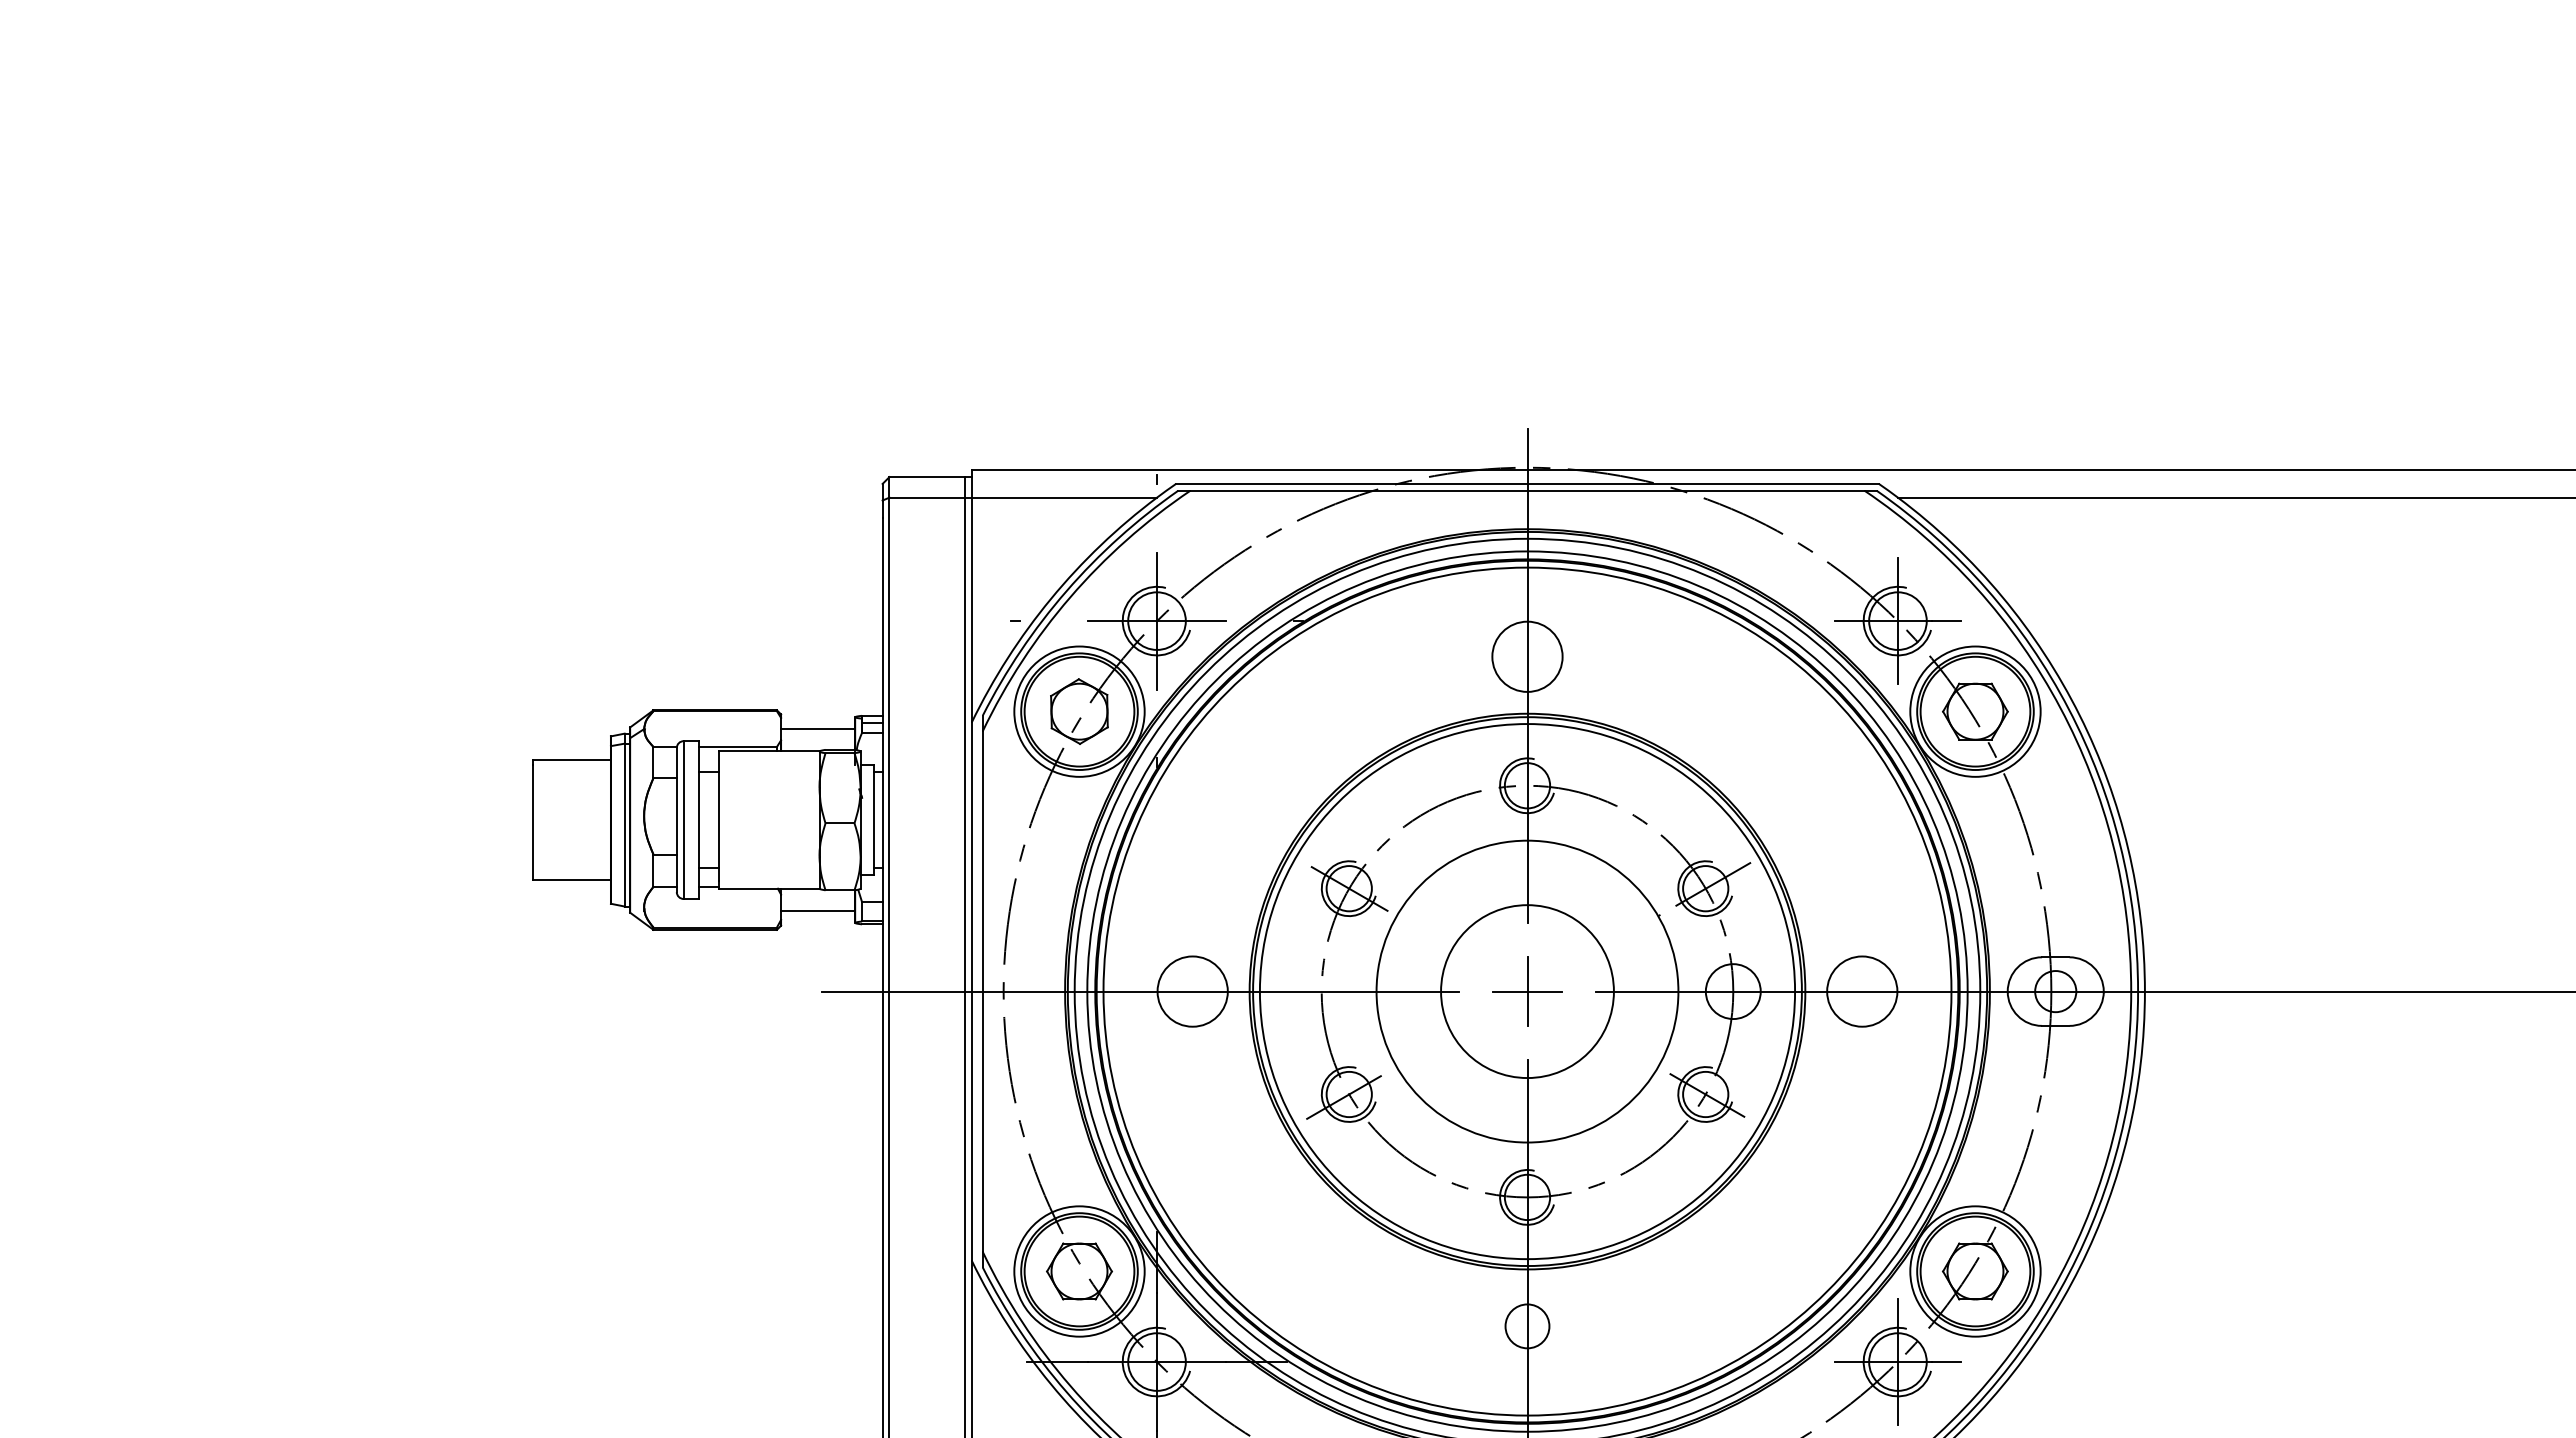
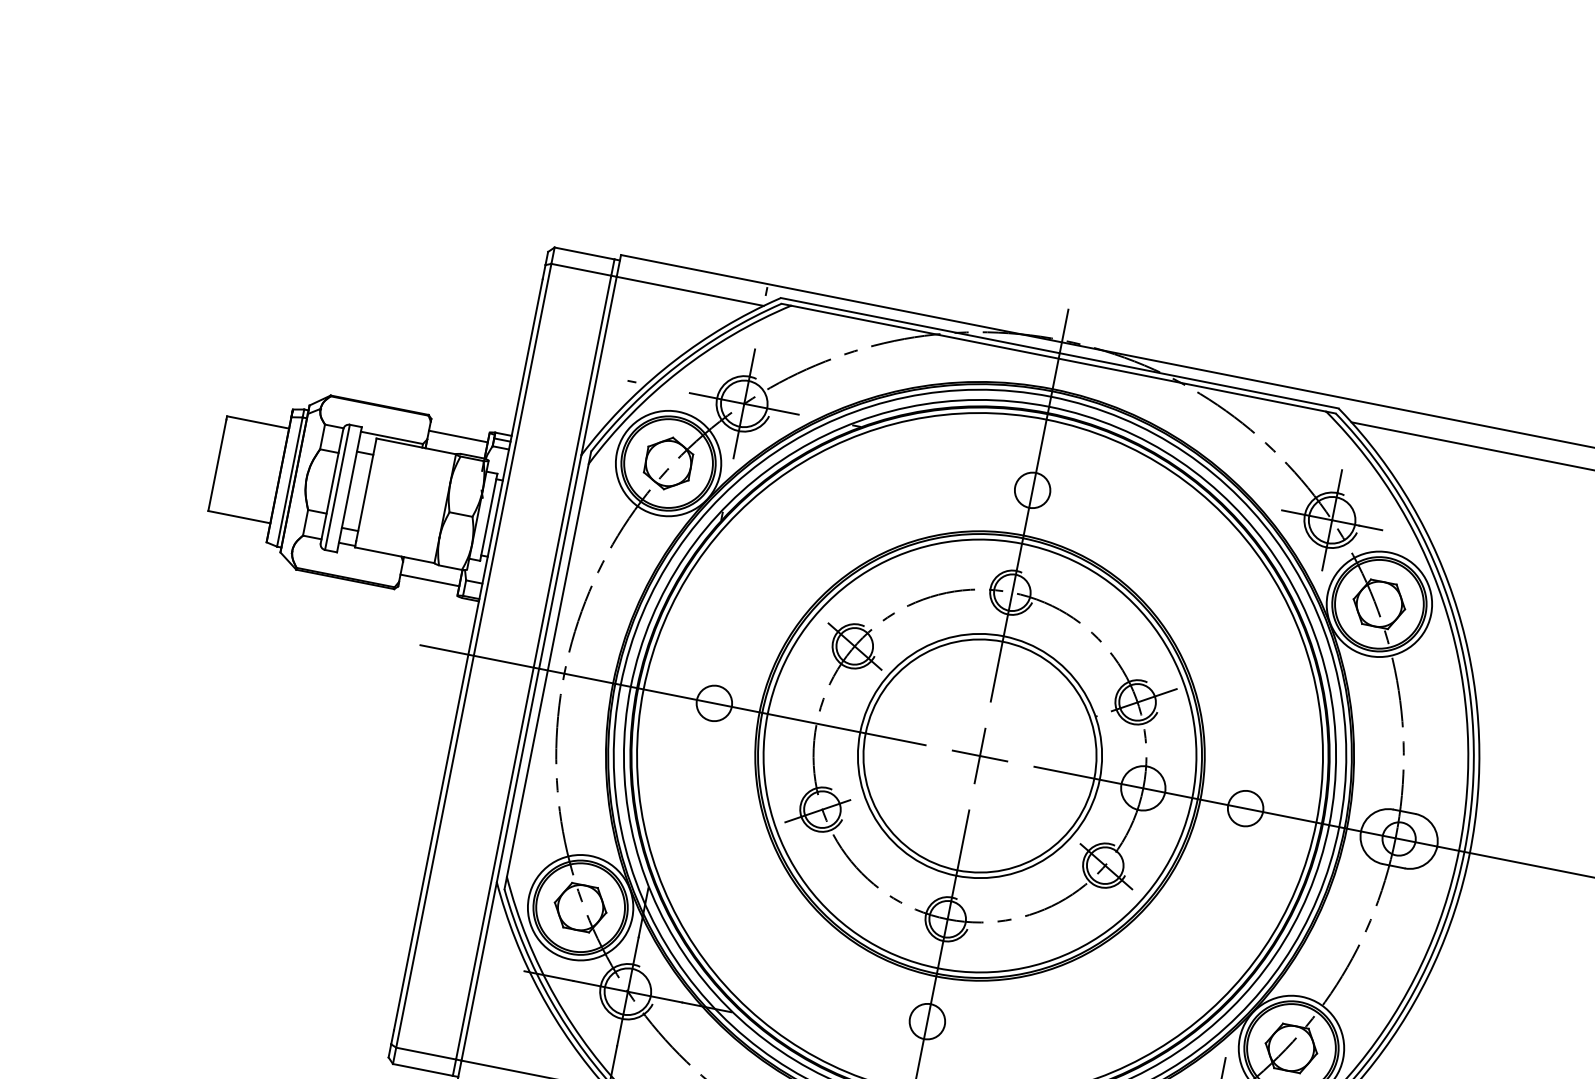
circle: (1527, 656) -> (1032, 490), size x0.62
circle: (1192, 991) -> (714, 703), size x0.62
circle: (1527, 991) -> (980, 755), size x1.67
circle: (1862, 991) -> (1245, 808), size x0.62

